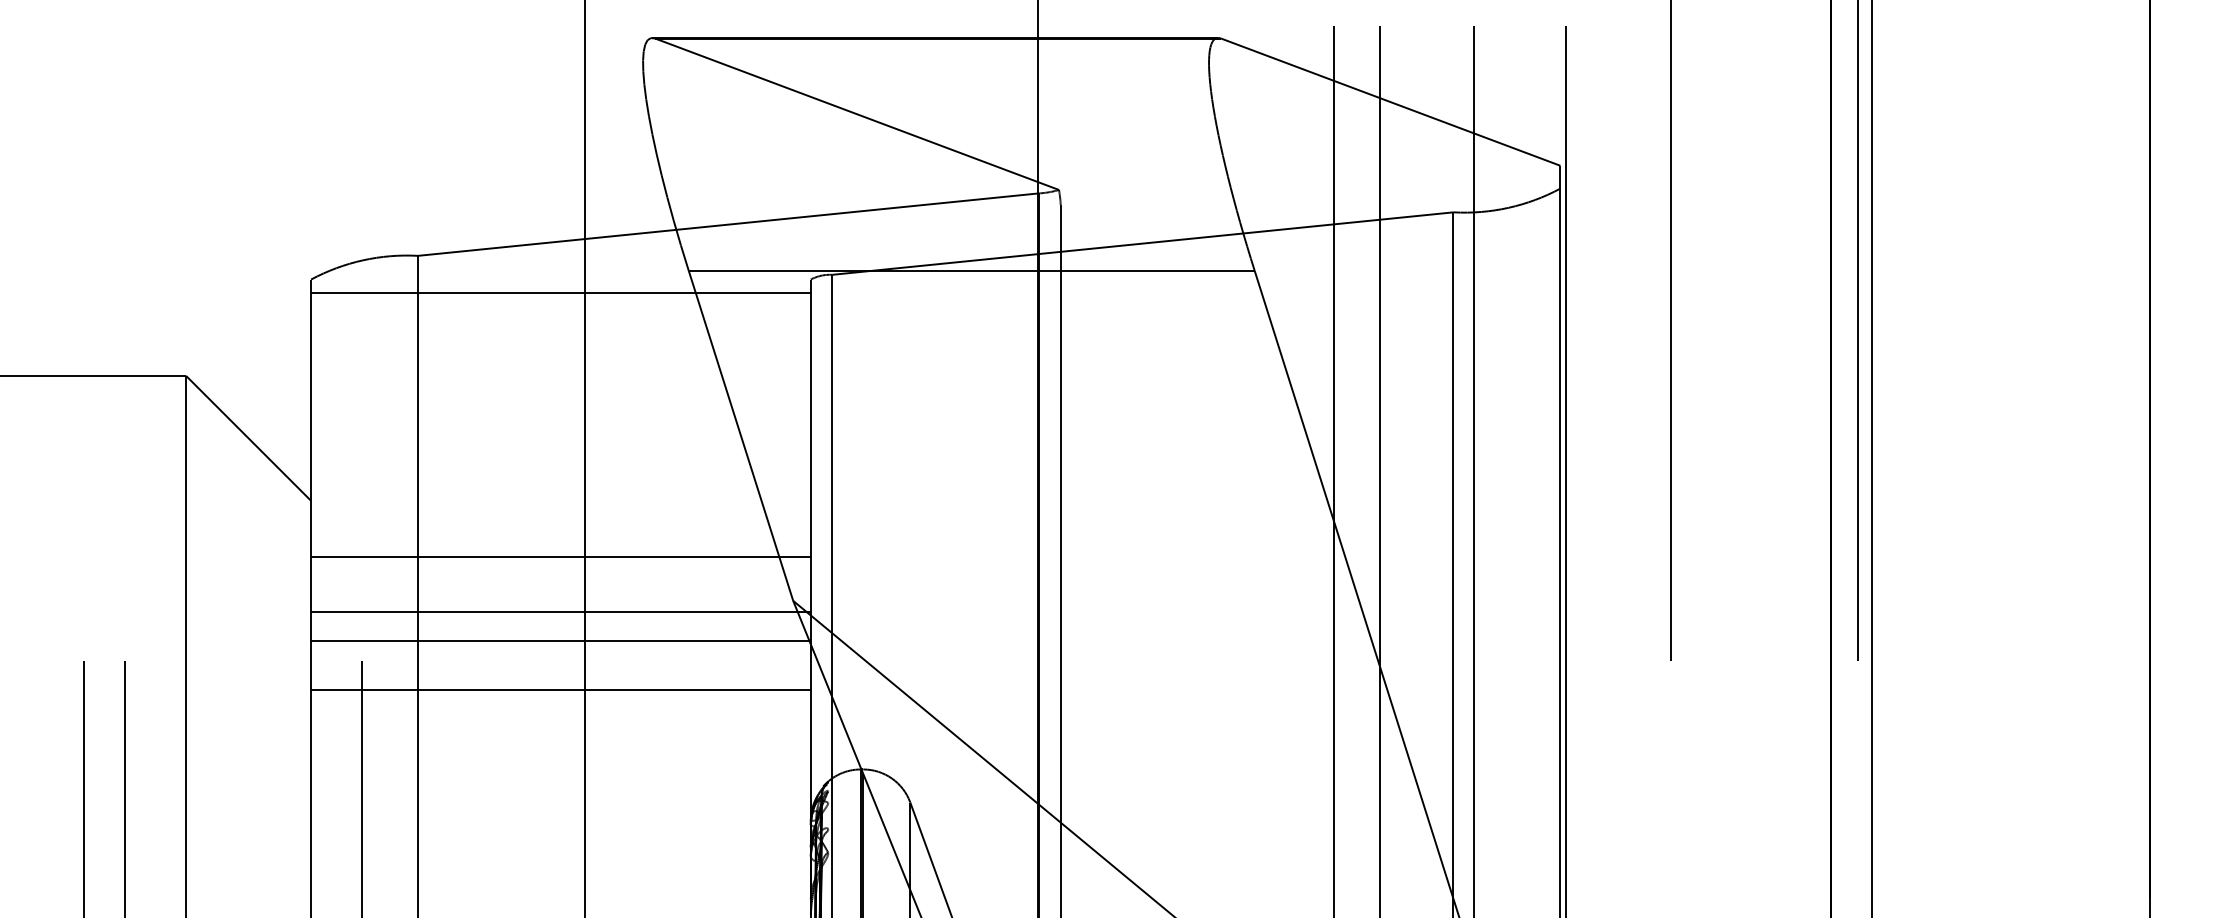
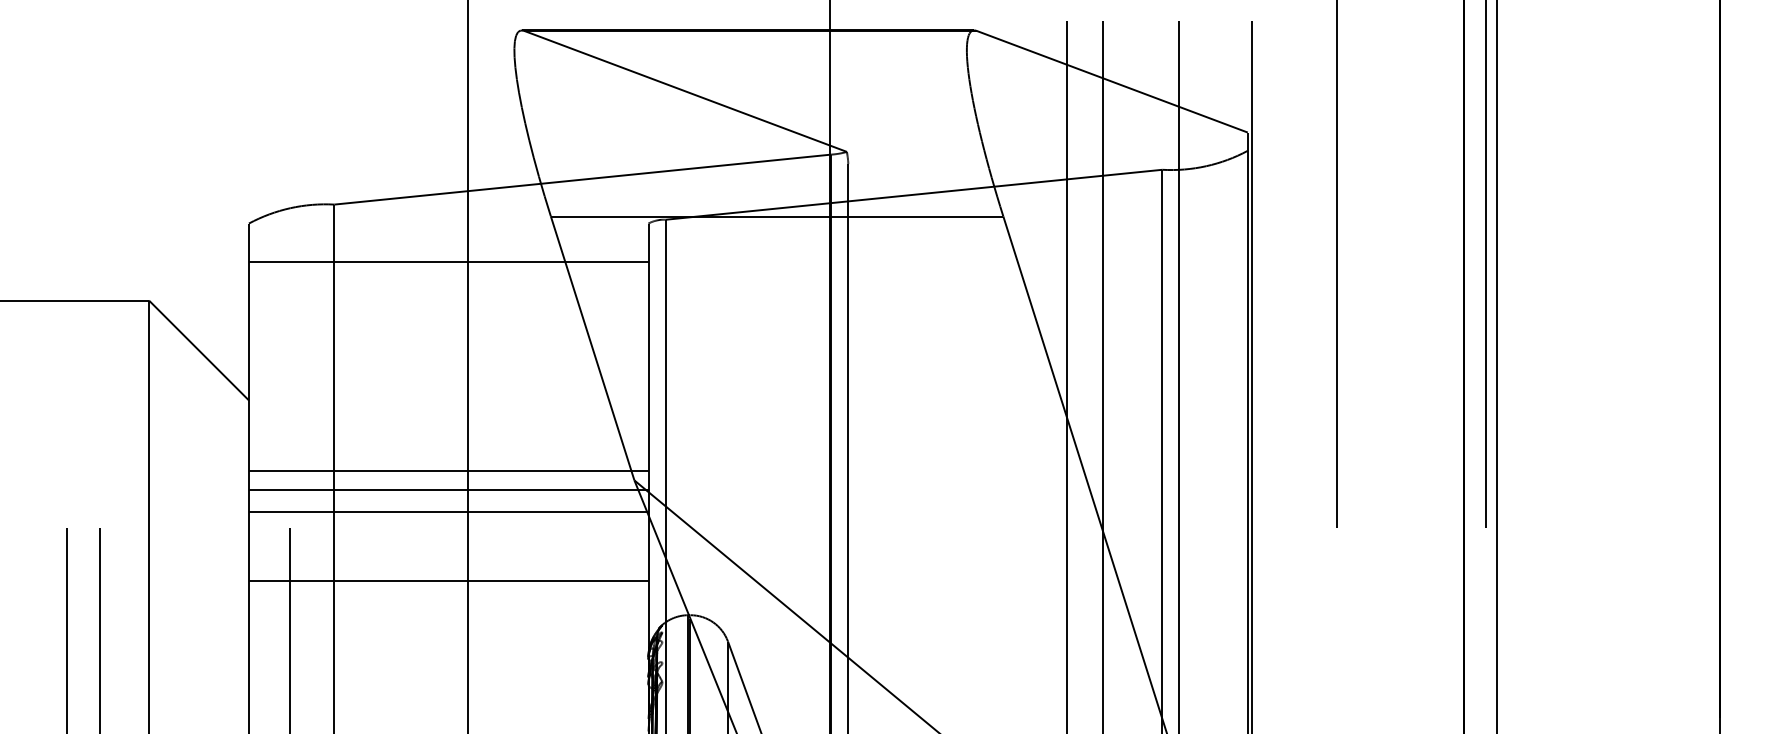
line: (560, 293) -> (448, 262), moved
line: (560, 556) -> (448, 470), moved
line: (560, 690) -> (448, 581), moved

